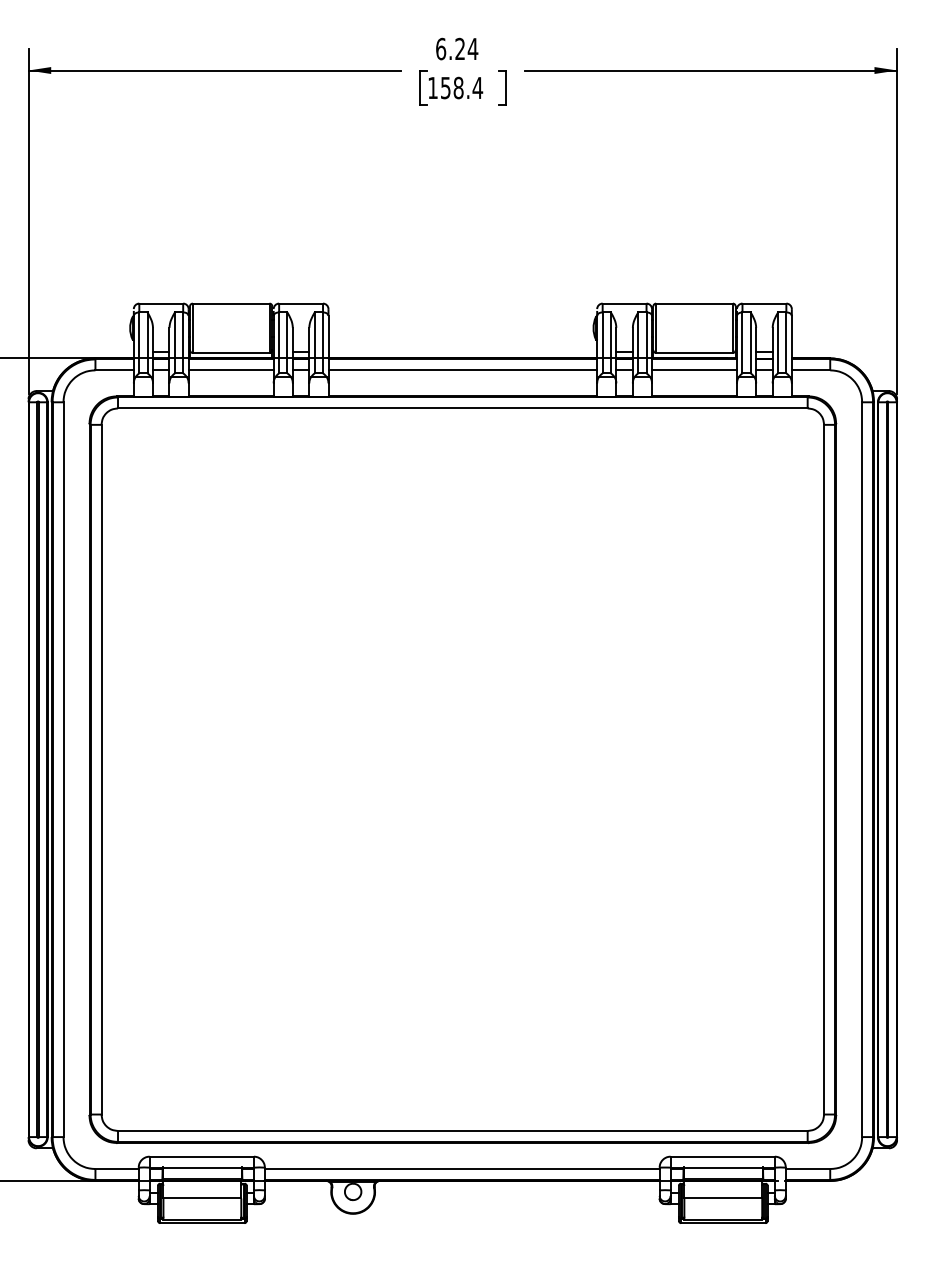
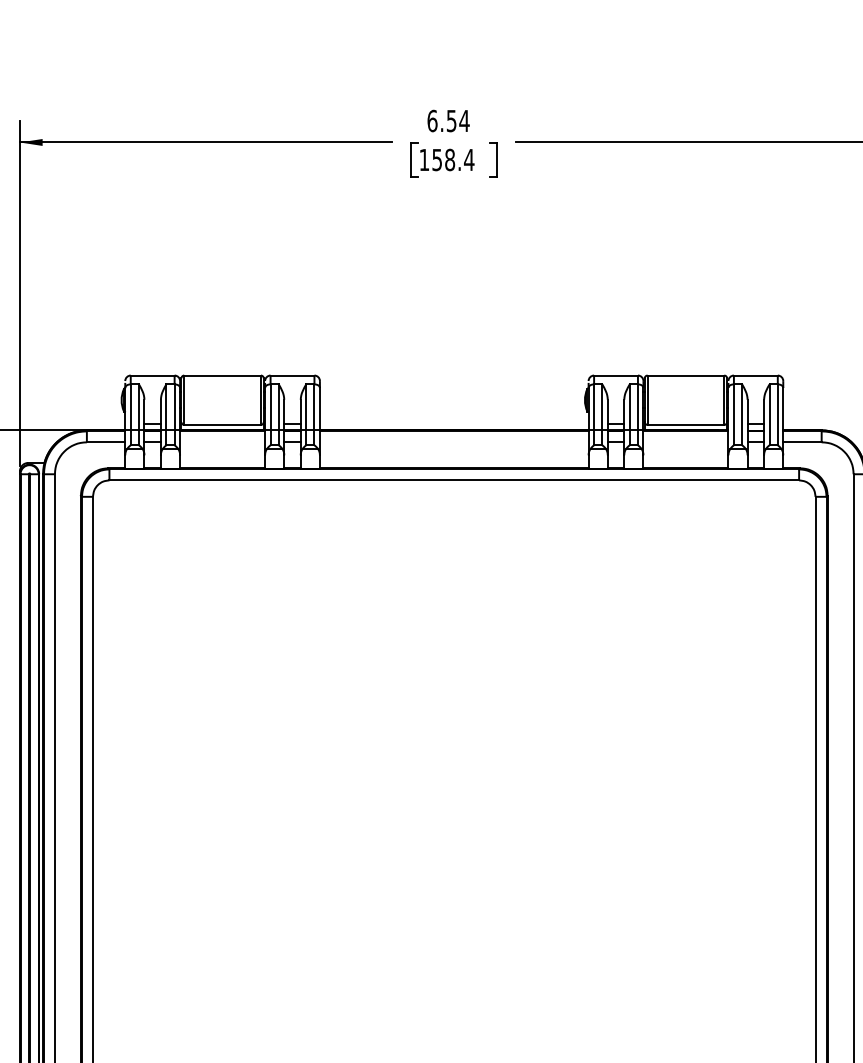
text: (459, 48) -> (450, 120), 6.24 -> 6.54
line: (230, 370) -> (221, 442), removed
line: (462, 370) -> (453, 442), removed
line: (694, 370) -> (685, 442), removed

